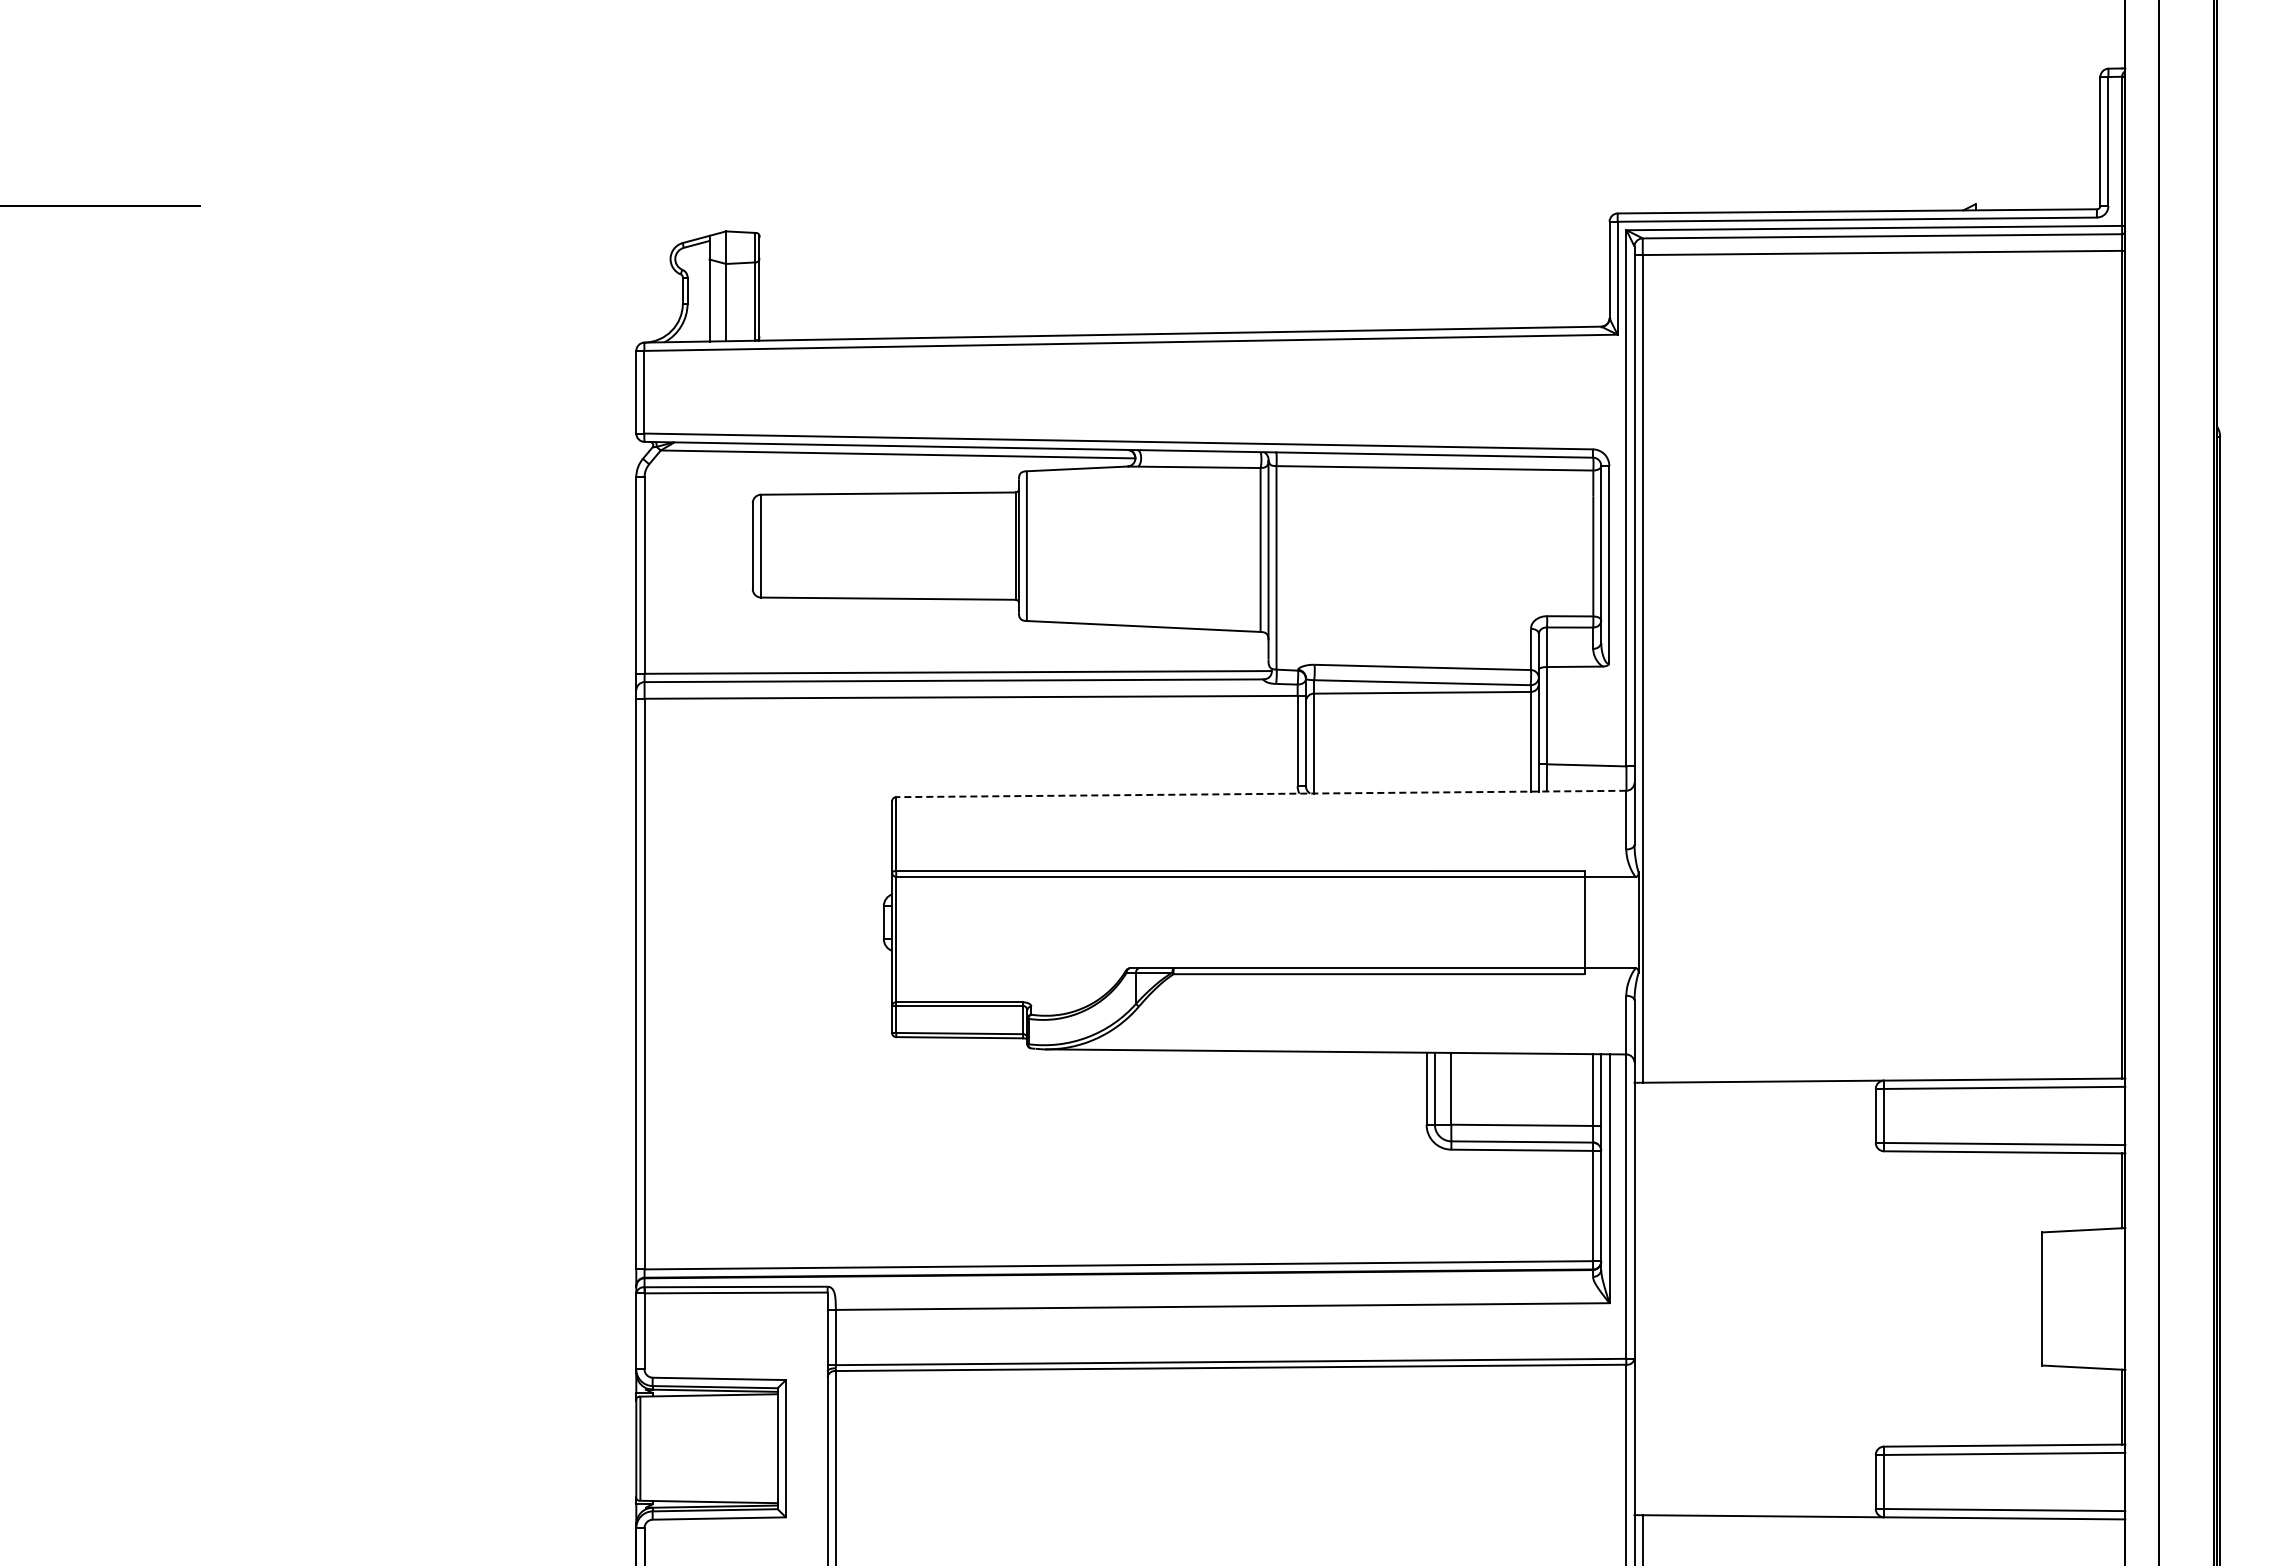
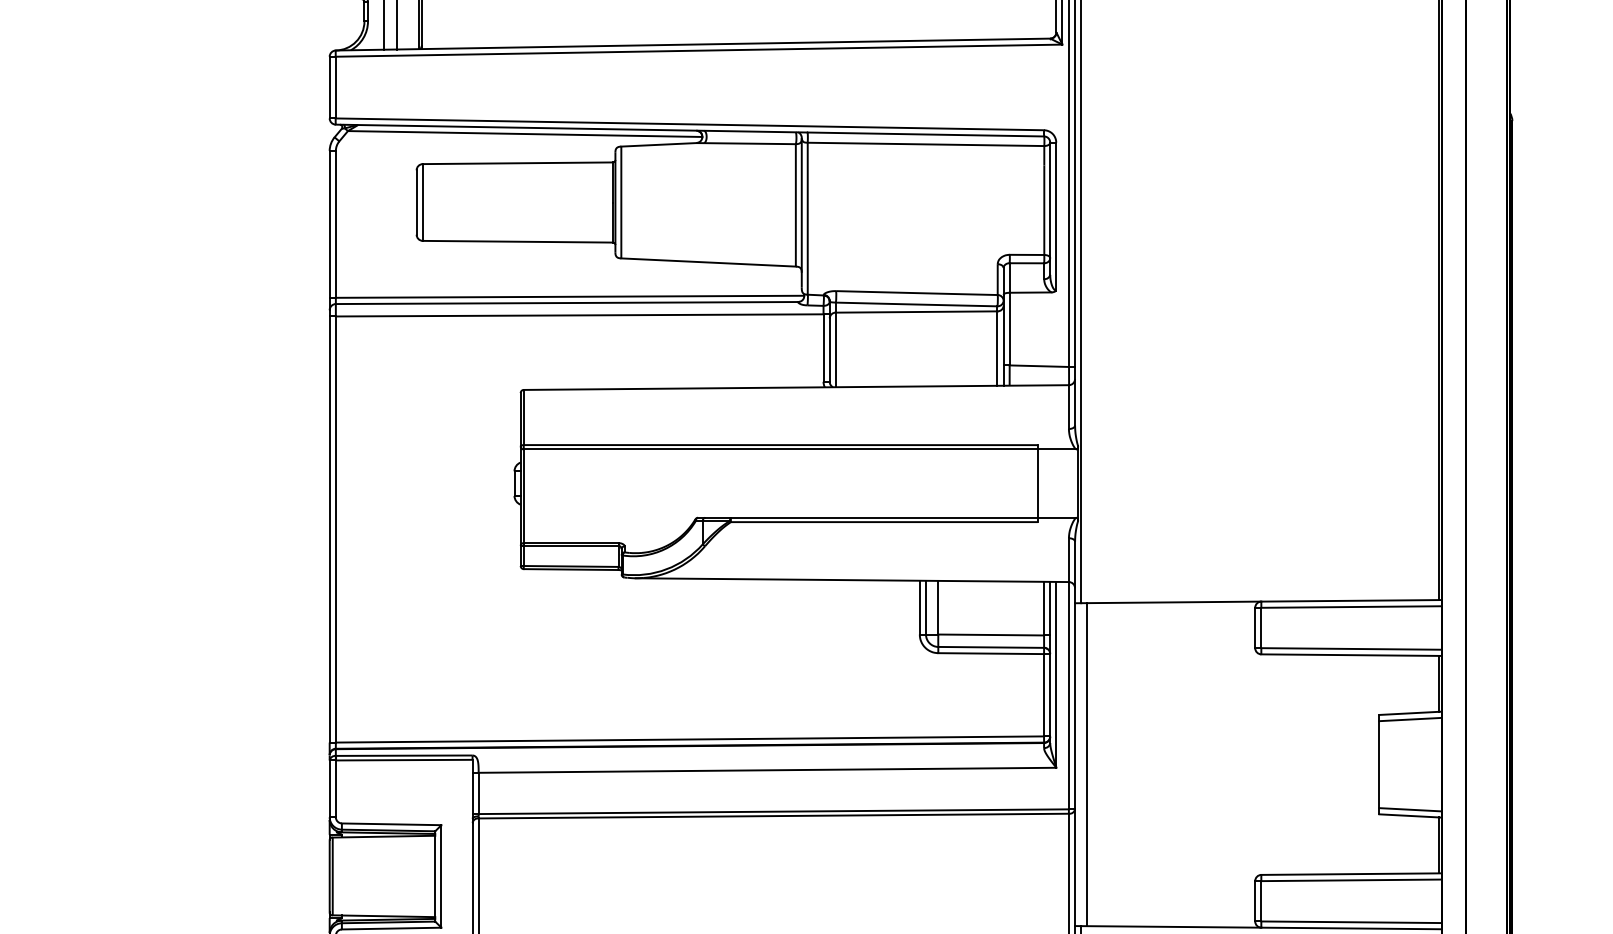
line: (1260, 793) -> (795, 387), dashed -> solid
line: (2083, 1238) -> (1410, 719), added
line: (1651, 1298) -> (1087, 764), added
line: (2083, 1359) -> (1410, 809), added

